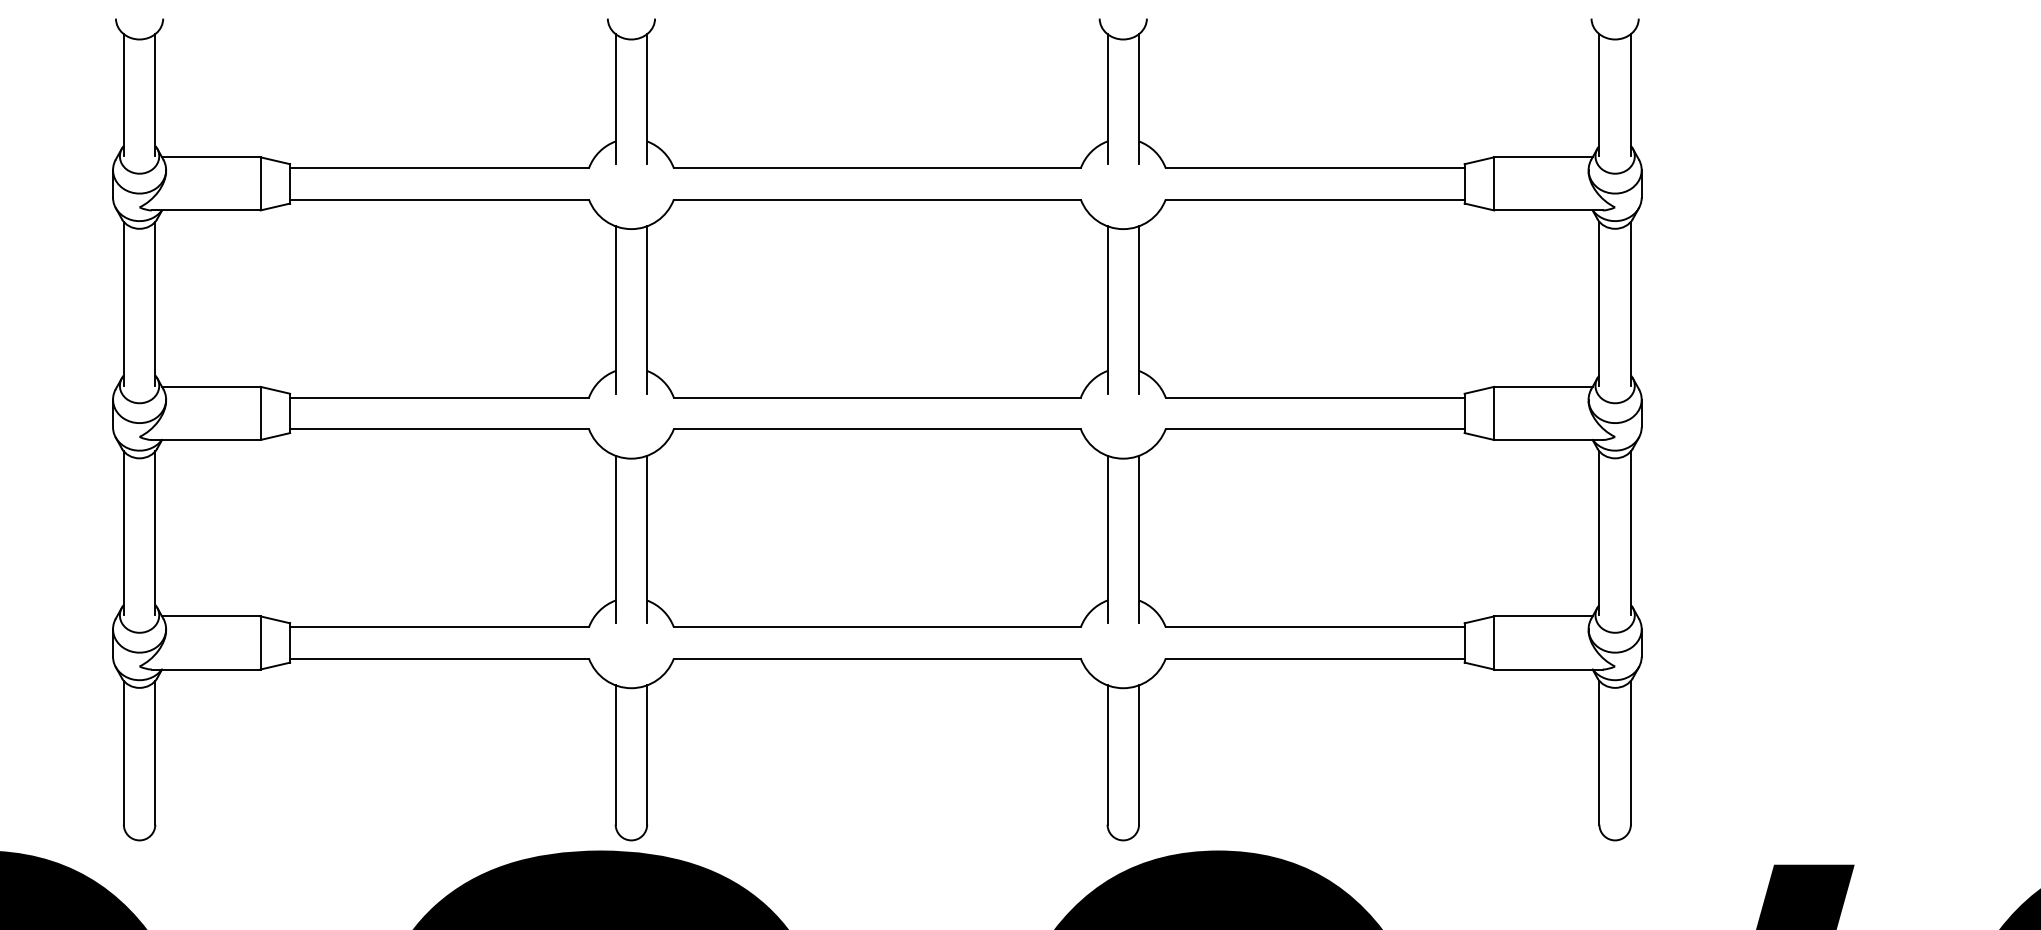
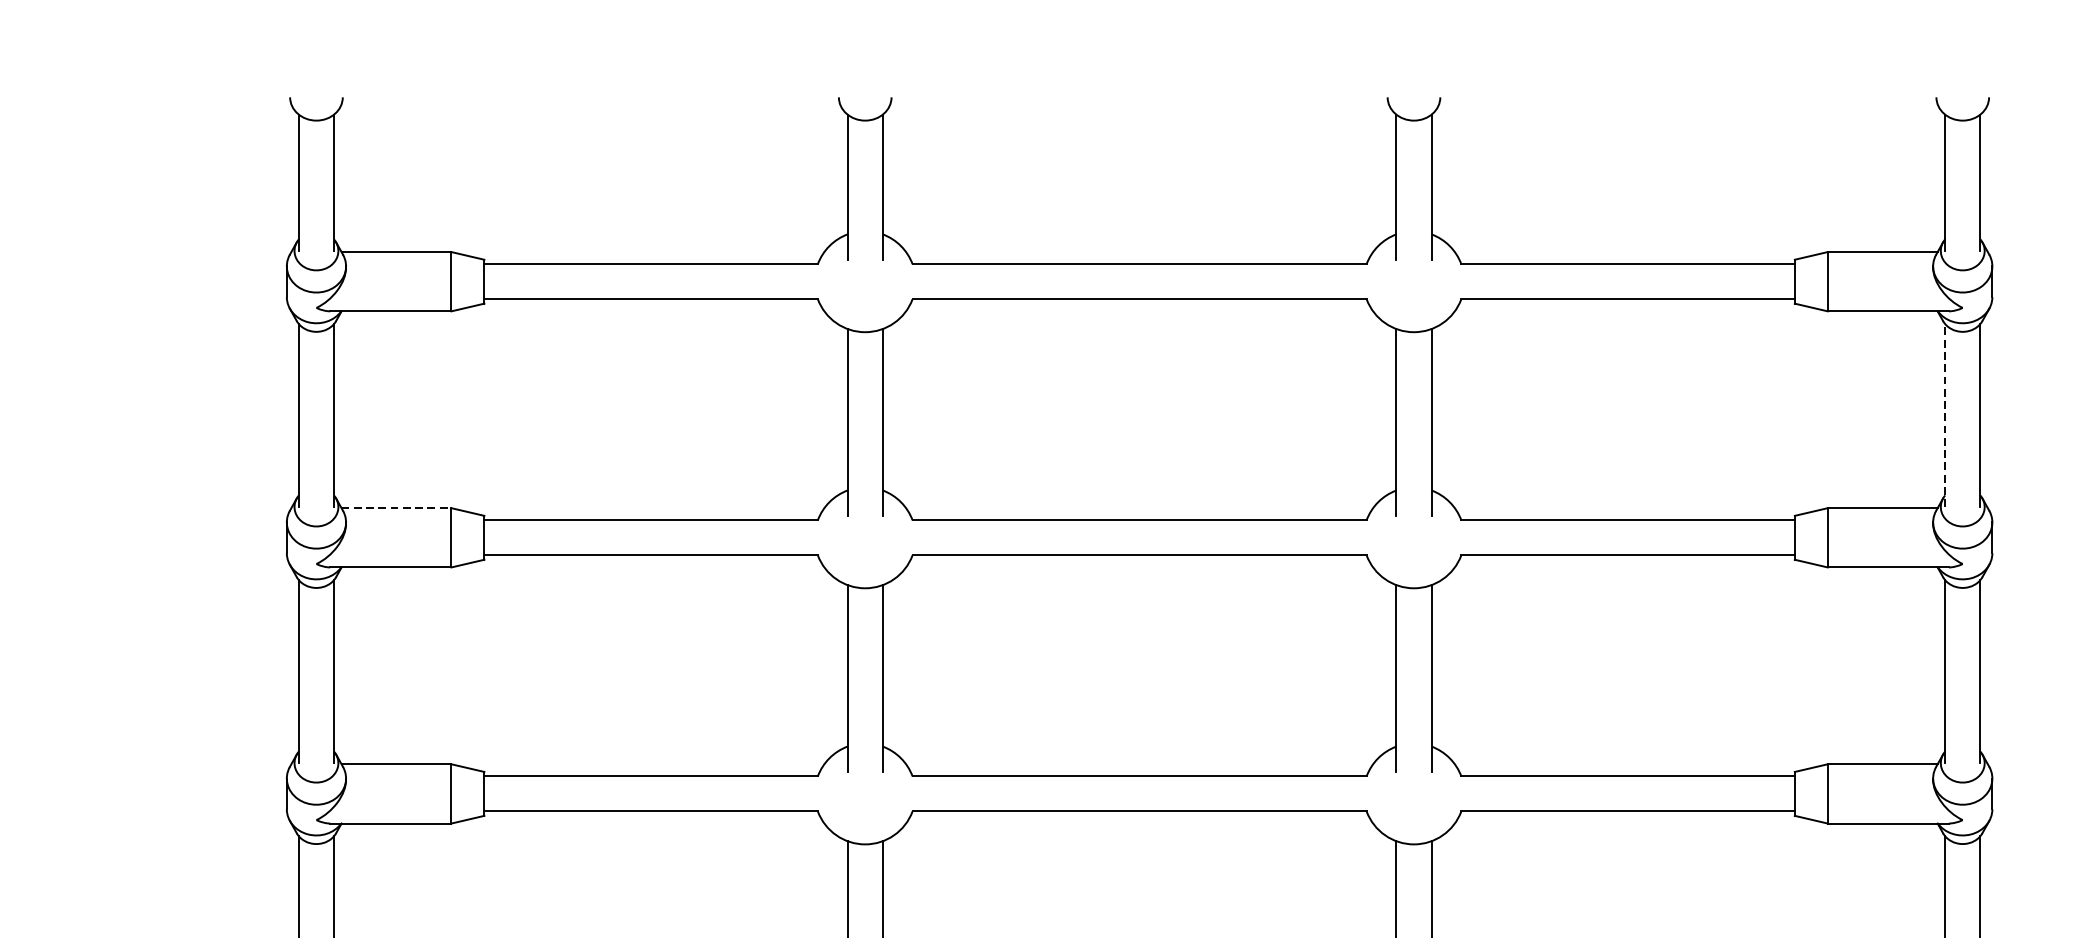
line: (1599, 303) -> (1945, 415), solid -> dashed
line: (211, 386) -> (396, 507), solid -> dashed

